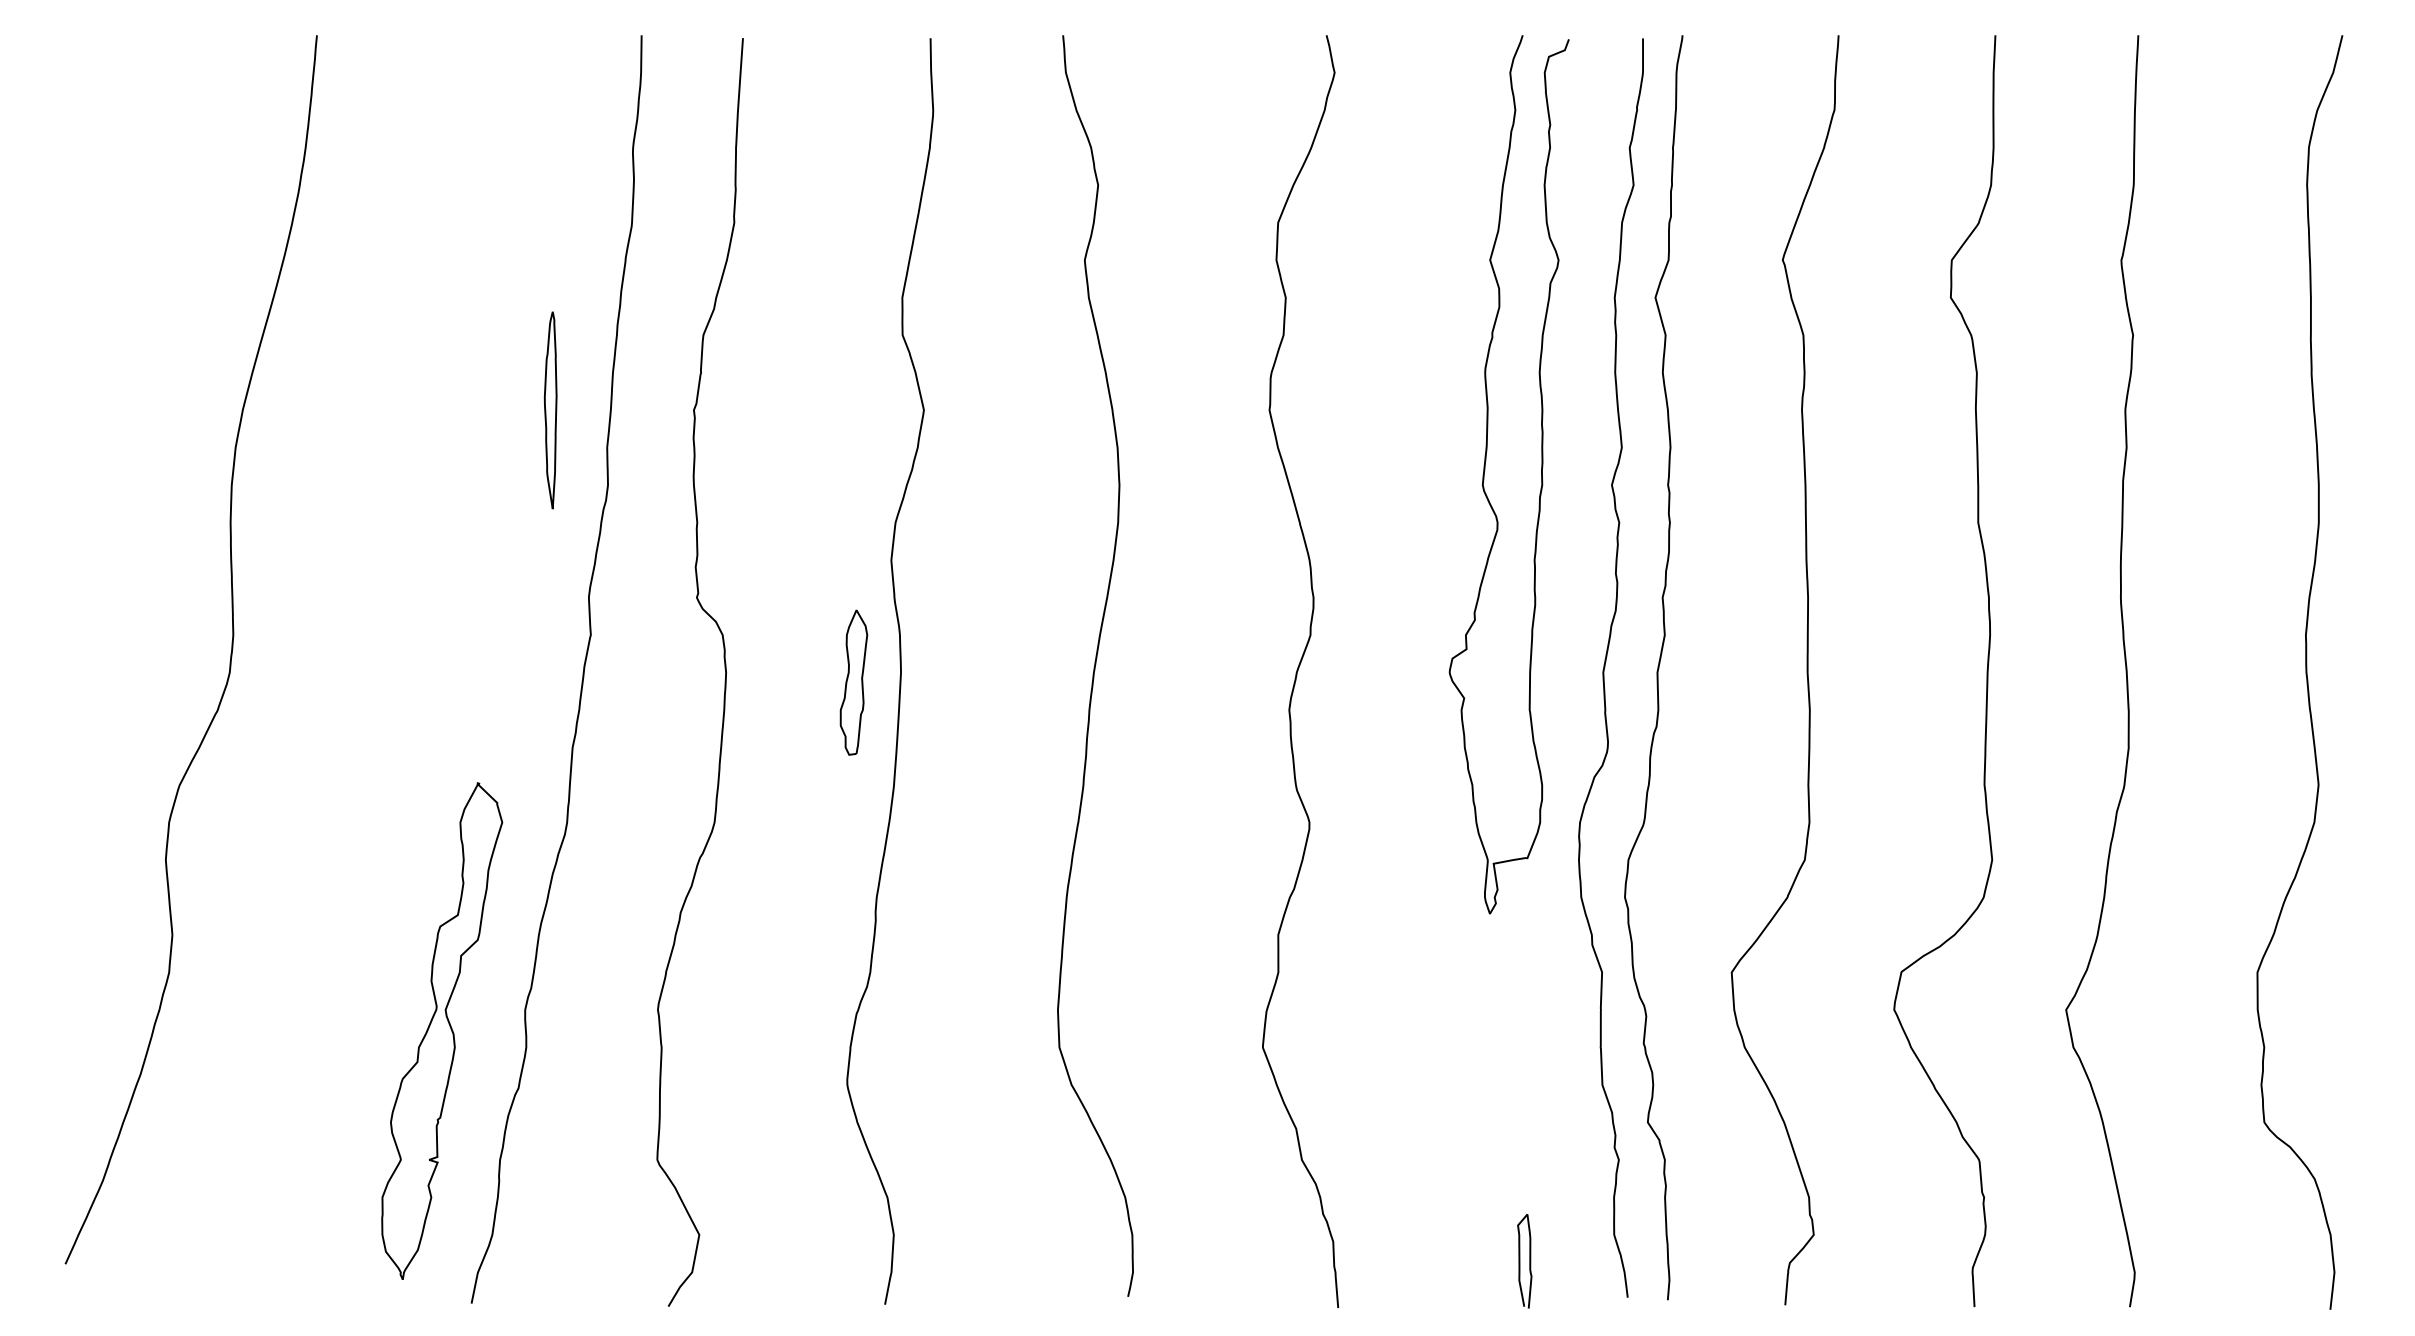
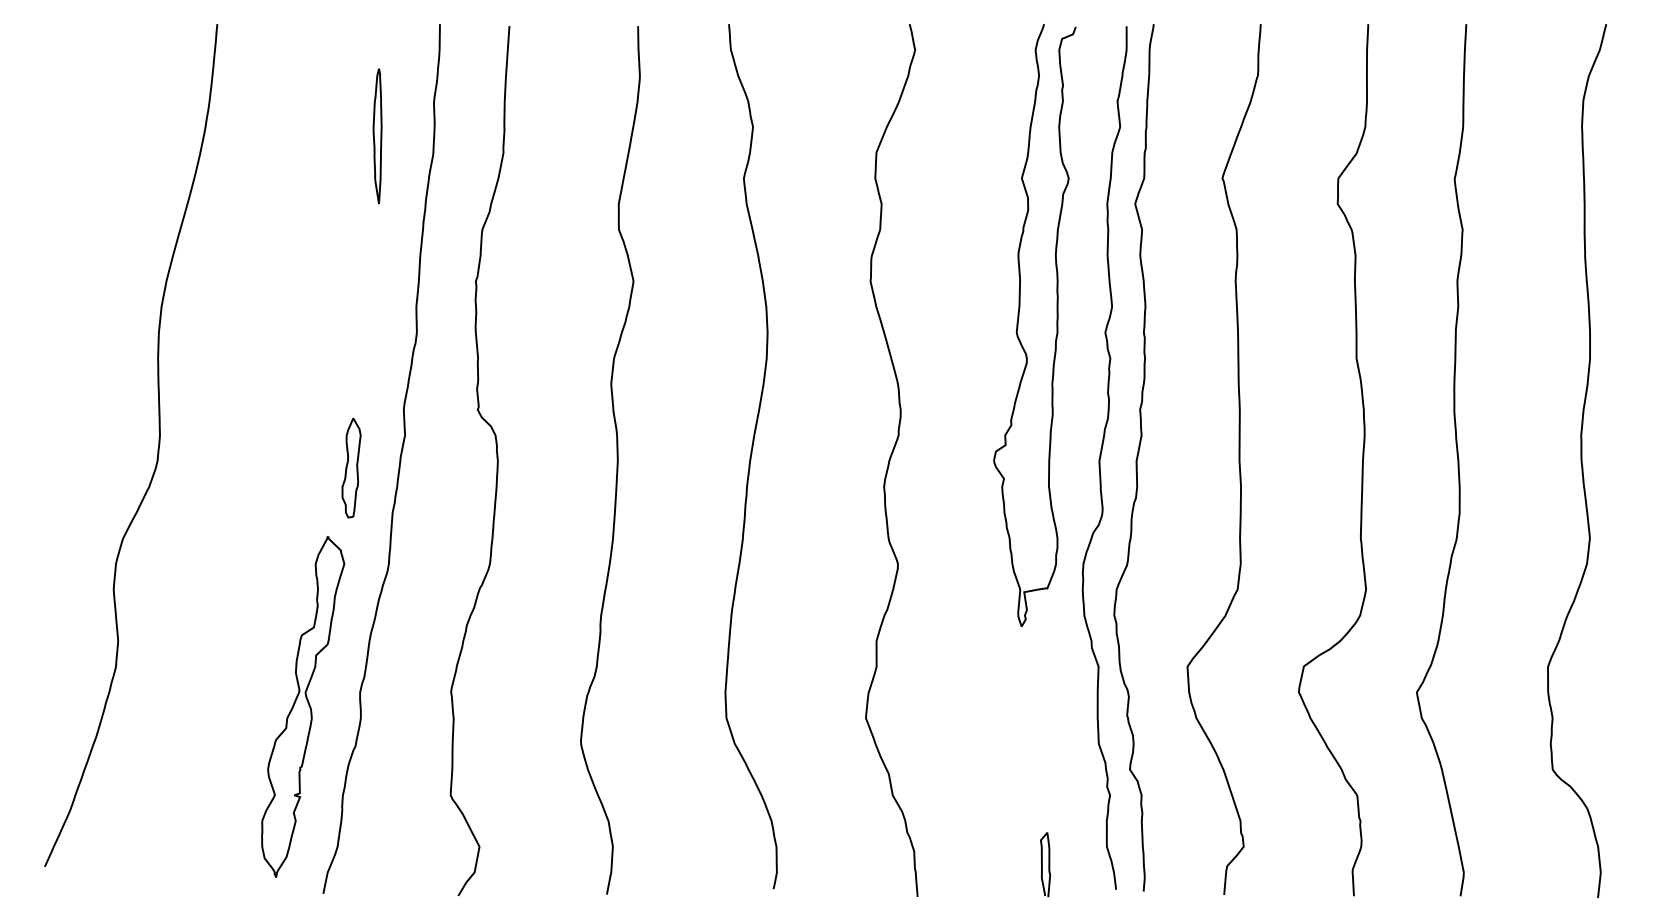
part: (550, 410) -> (377, 136), moved
part: (853, 683) -> (351, 468), moved

